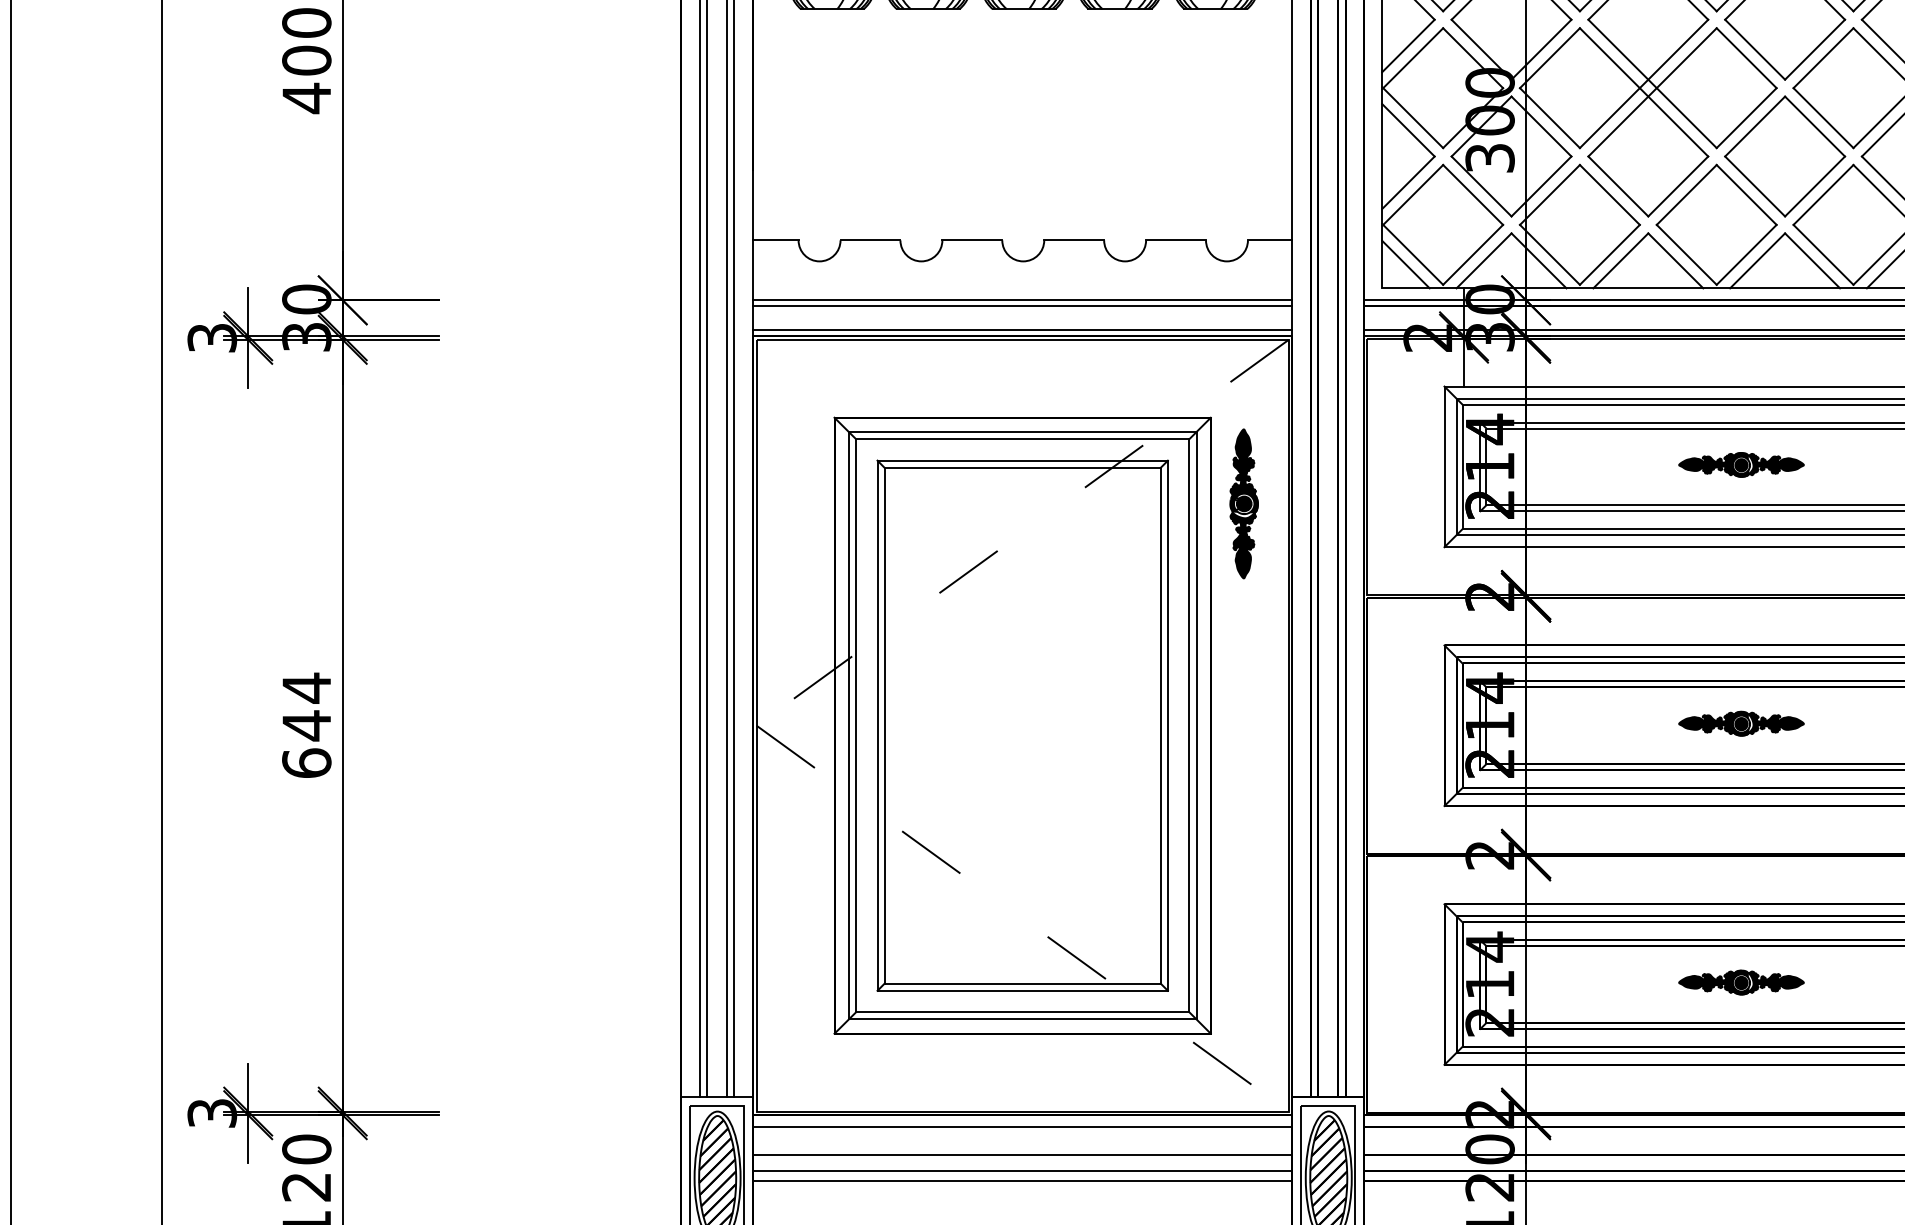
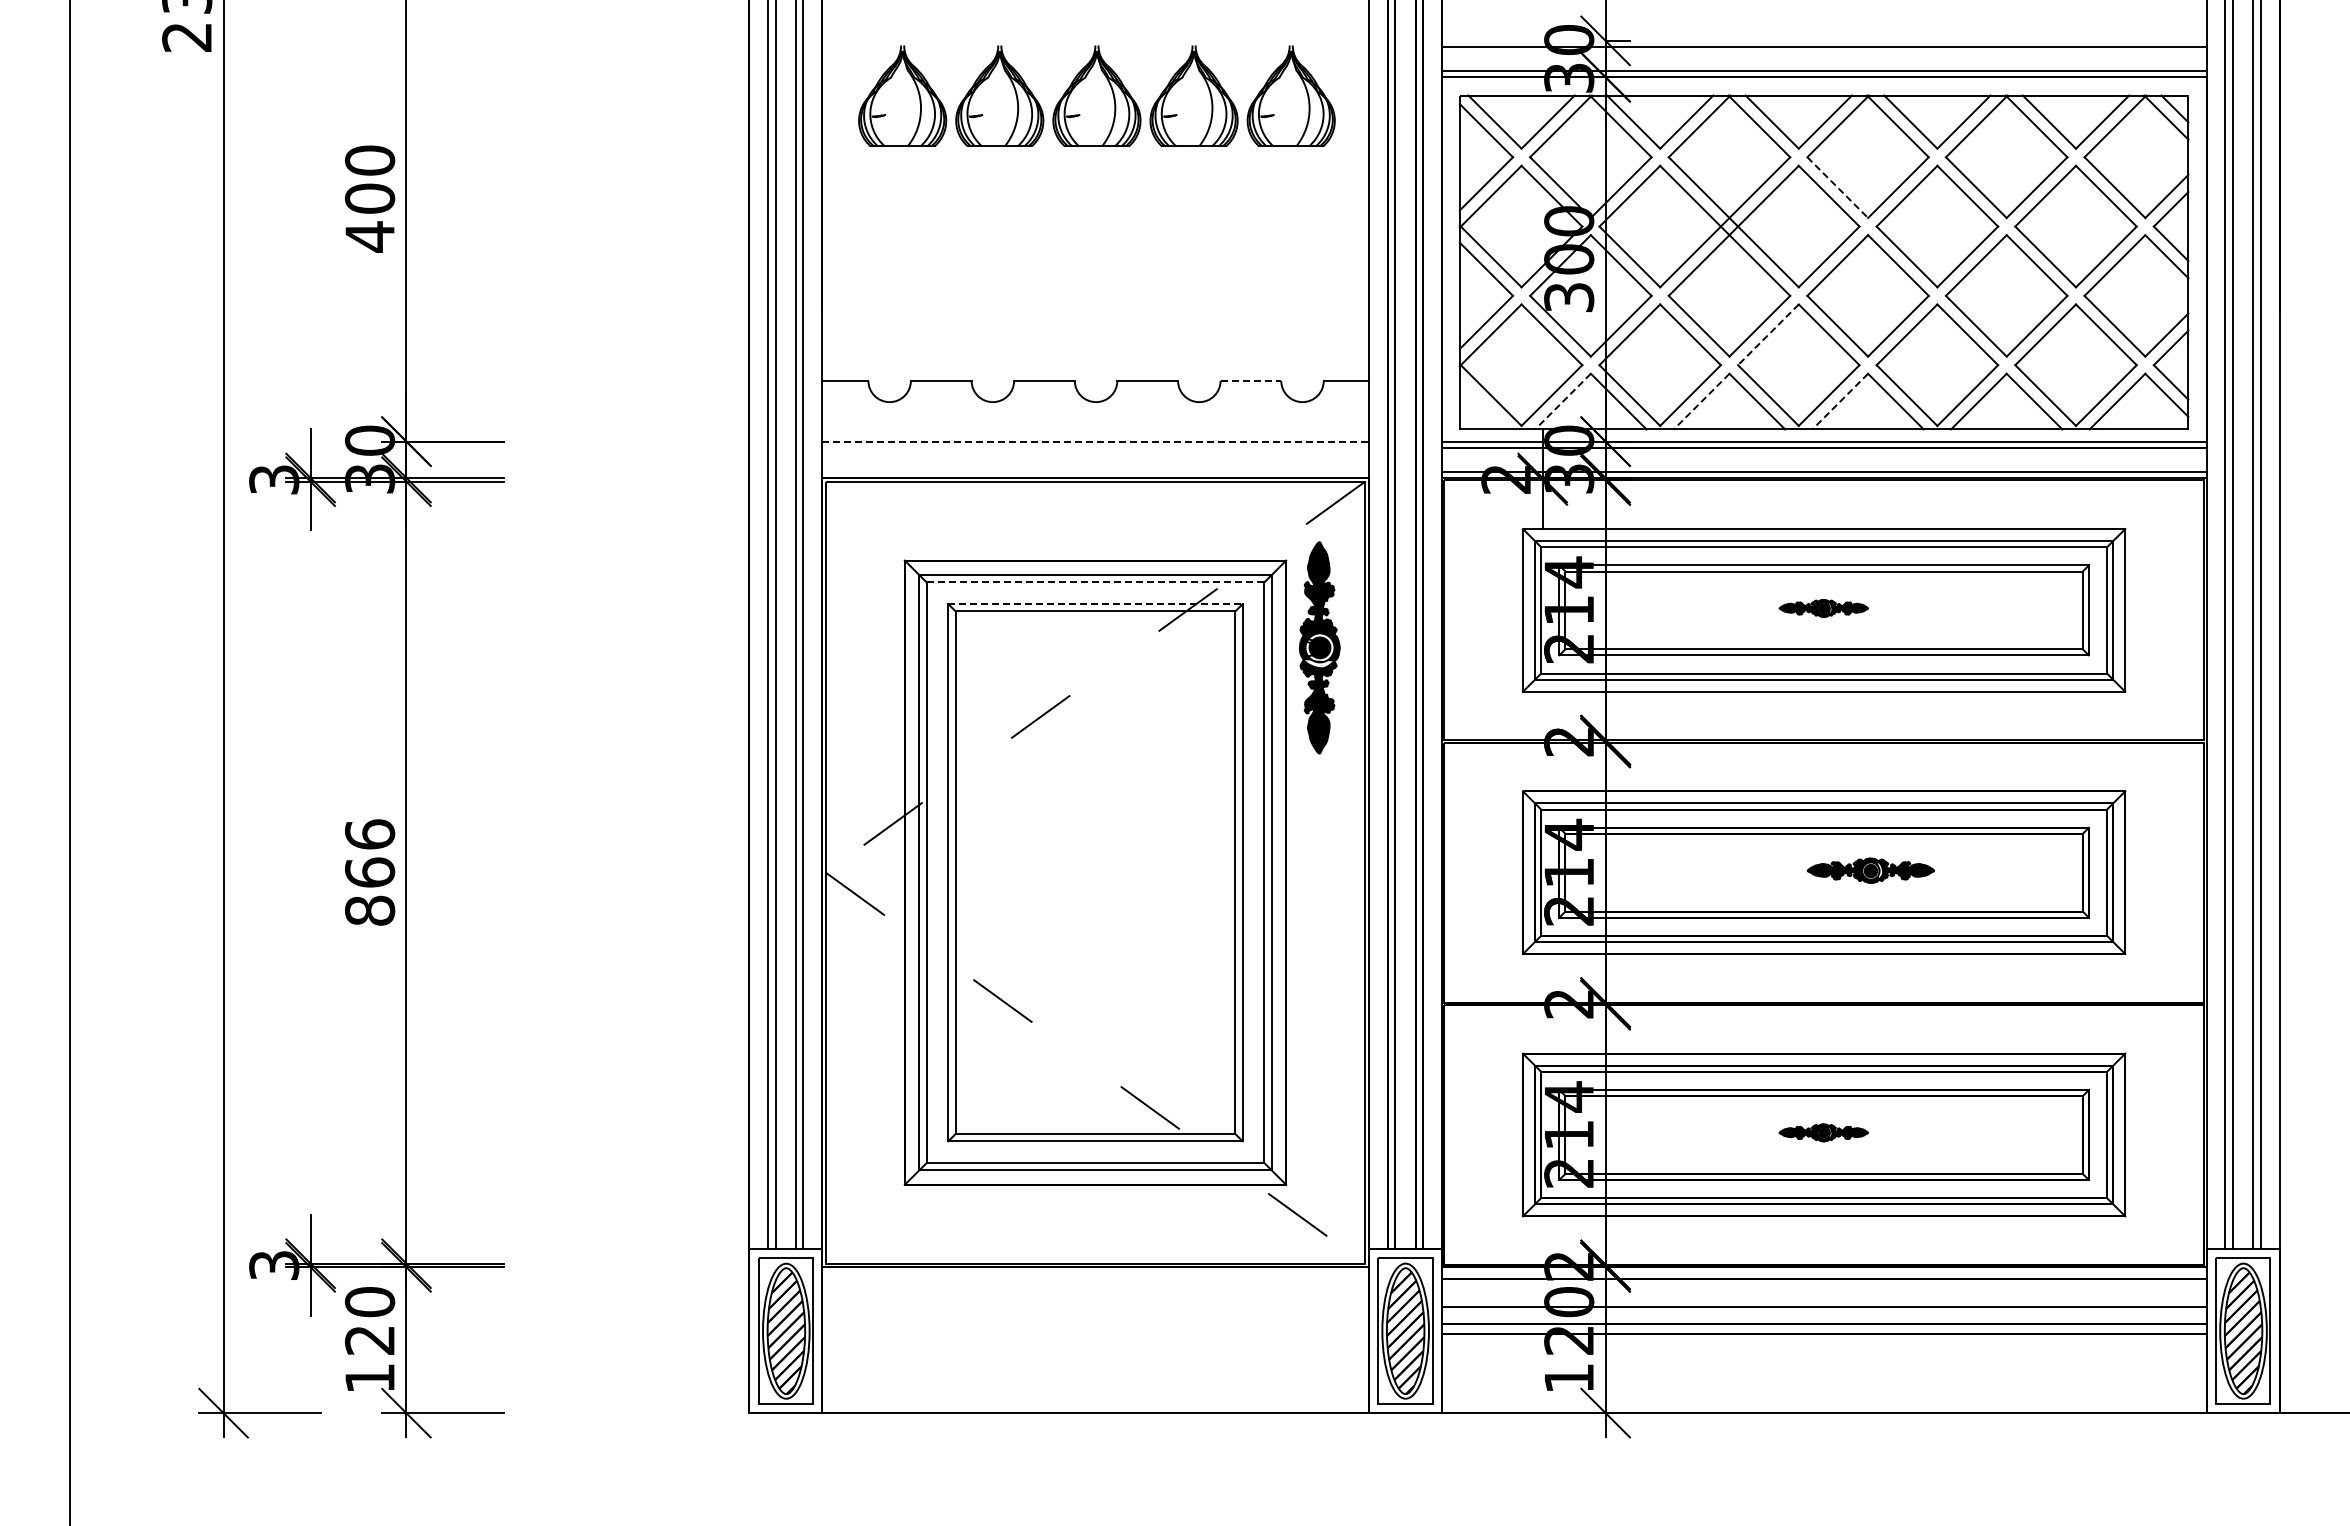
line: (1754, 49) -> (1837, 187), solid -> dashed
line: (1686, 194) -> (1768, 334), solid -> dashed
line: (1176, 240) -> (1251, 380), solid -> dashed
line: (1483, 260) -> (1562, 401), solid -> dashed
line: (1620, 260) -> (1701, 401), solid -> dashed
line: (1756, 260) -> (1839, 401), solid -> dashed
line: (1405, 264) -> (1483, 405), removed
line: (1022, 300) -> (1095, 441), solid -> dashed
line: (1022, 306) -> (1095, 447), removed
line: (1022, 329) -> (1095, 471), removed
line: (1022, 439) -> (1095, 582), solid -> dashed
line: (1023, 461) -> (1096, 604), solid -> dashed
part: (1741, 465) -> (1823, 608), size x0.7
part: (1243, 503) -> (1319, 647), size x1.4
part: (1741, 723) -> (1870, 870), moved
text: (306, 724) -> (369, 871), 644 -> 866
part: (1741, 982) -> (1823, 1132), size x0.7
line: (1022, 1127) -> (1095, 1279), removed
line: (1022, 1154) -> (1095, 1307), removed
line: (1022, 1170) -> (1095, 1323), removed
line: (1022, 1181) -> (1095, 1334), removed

